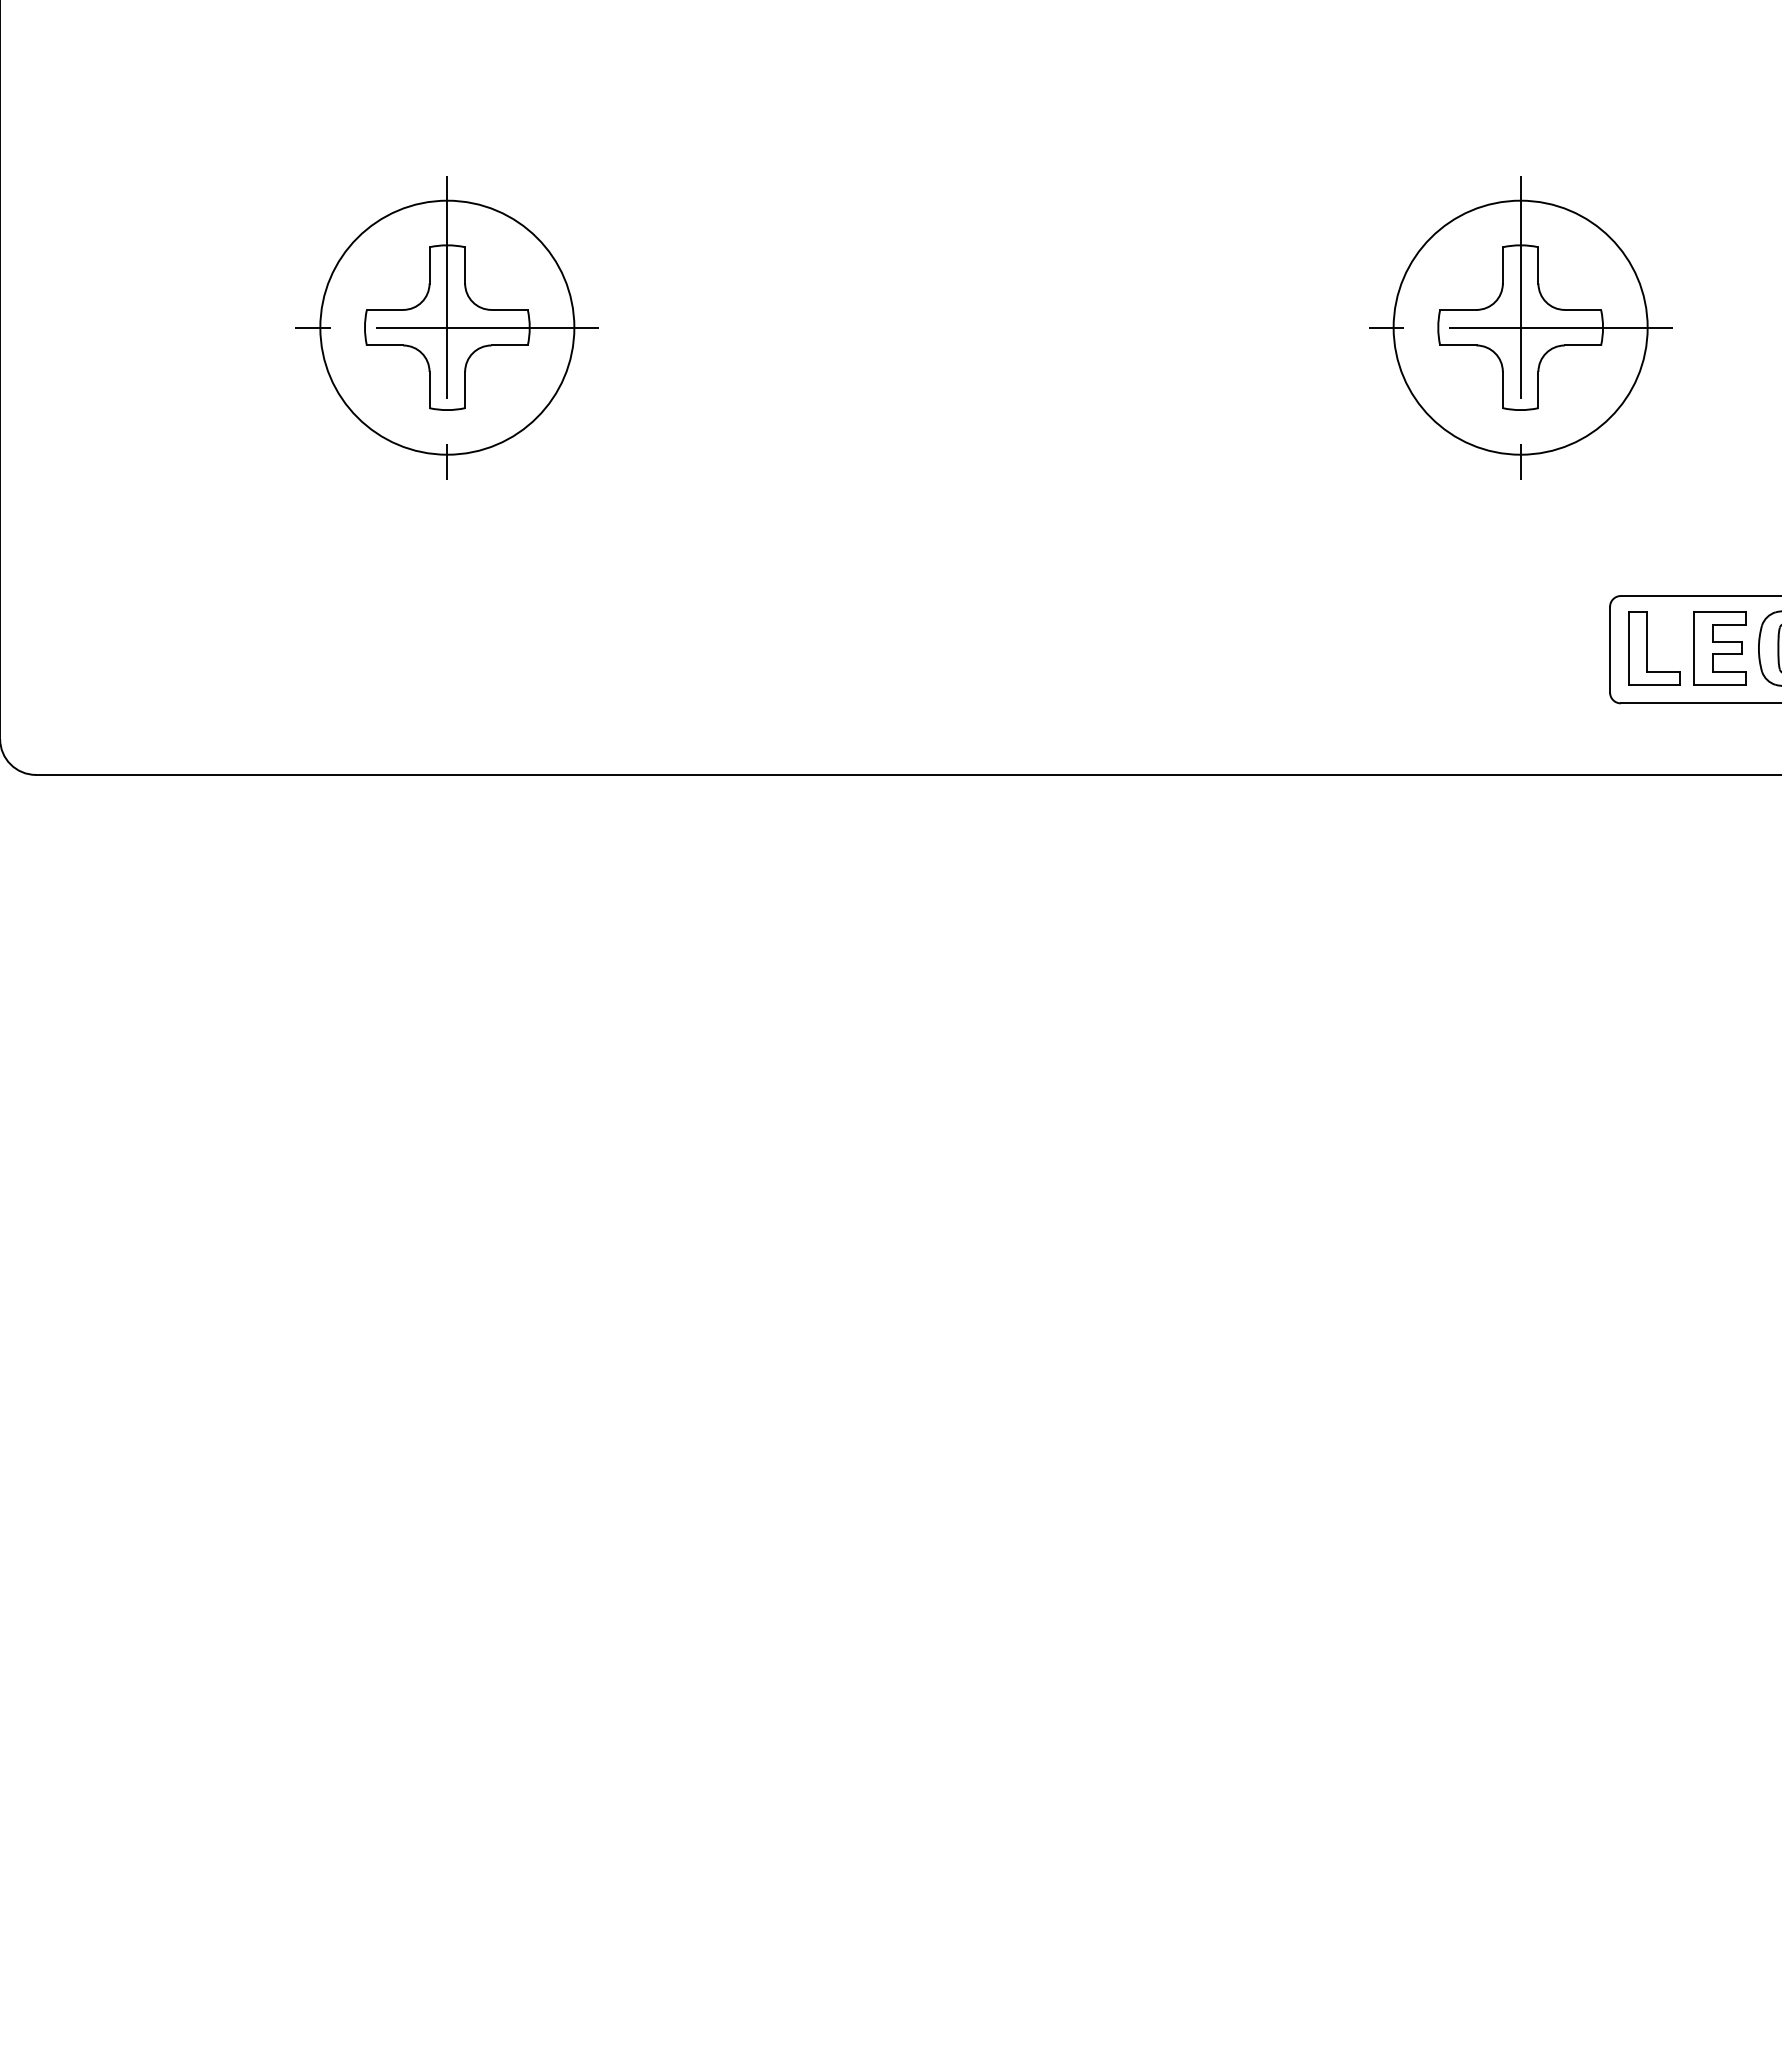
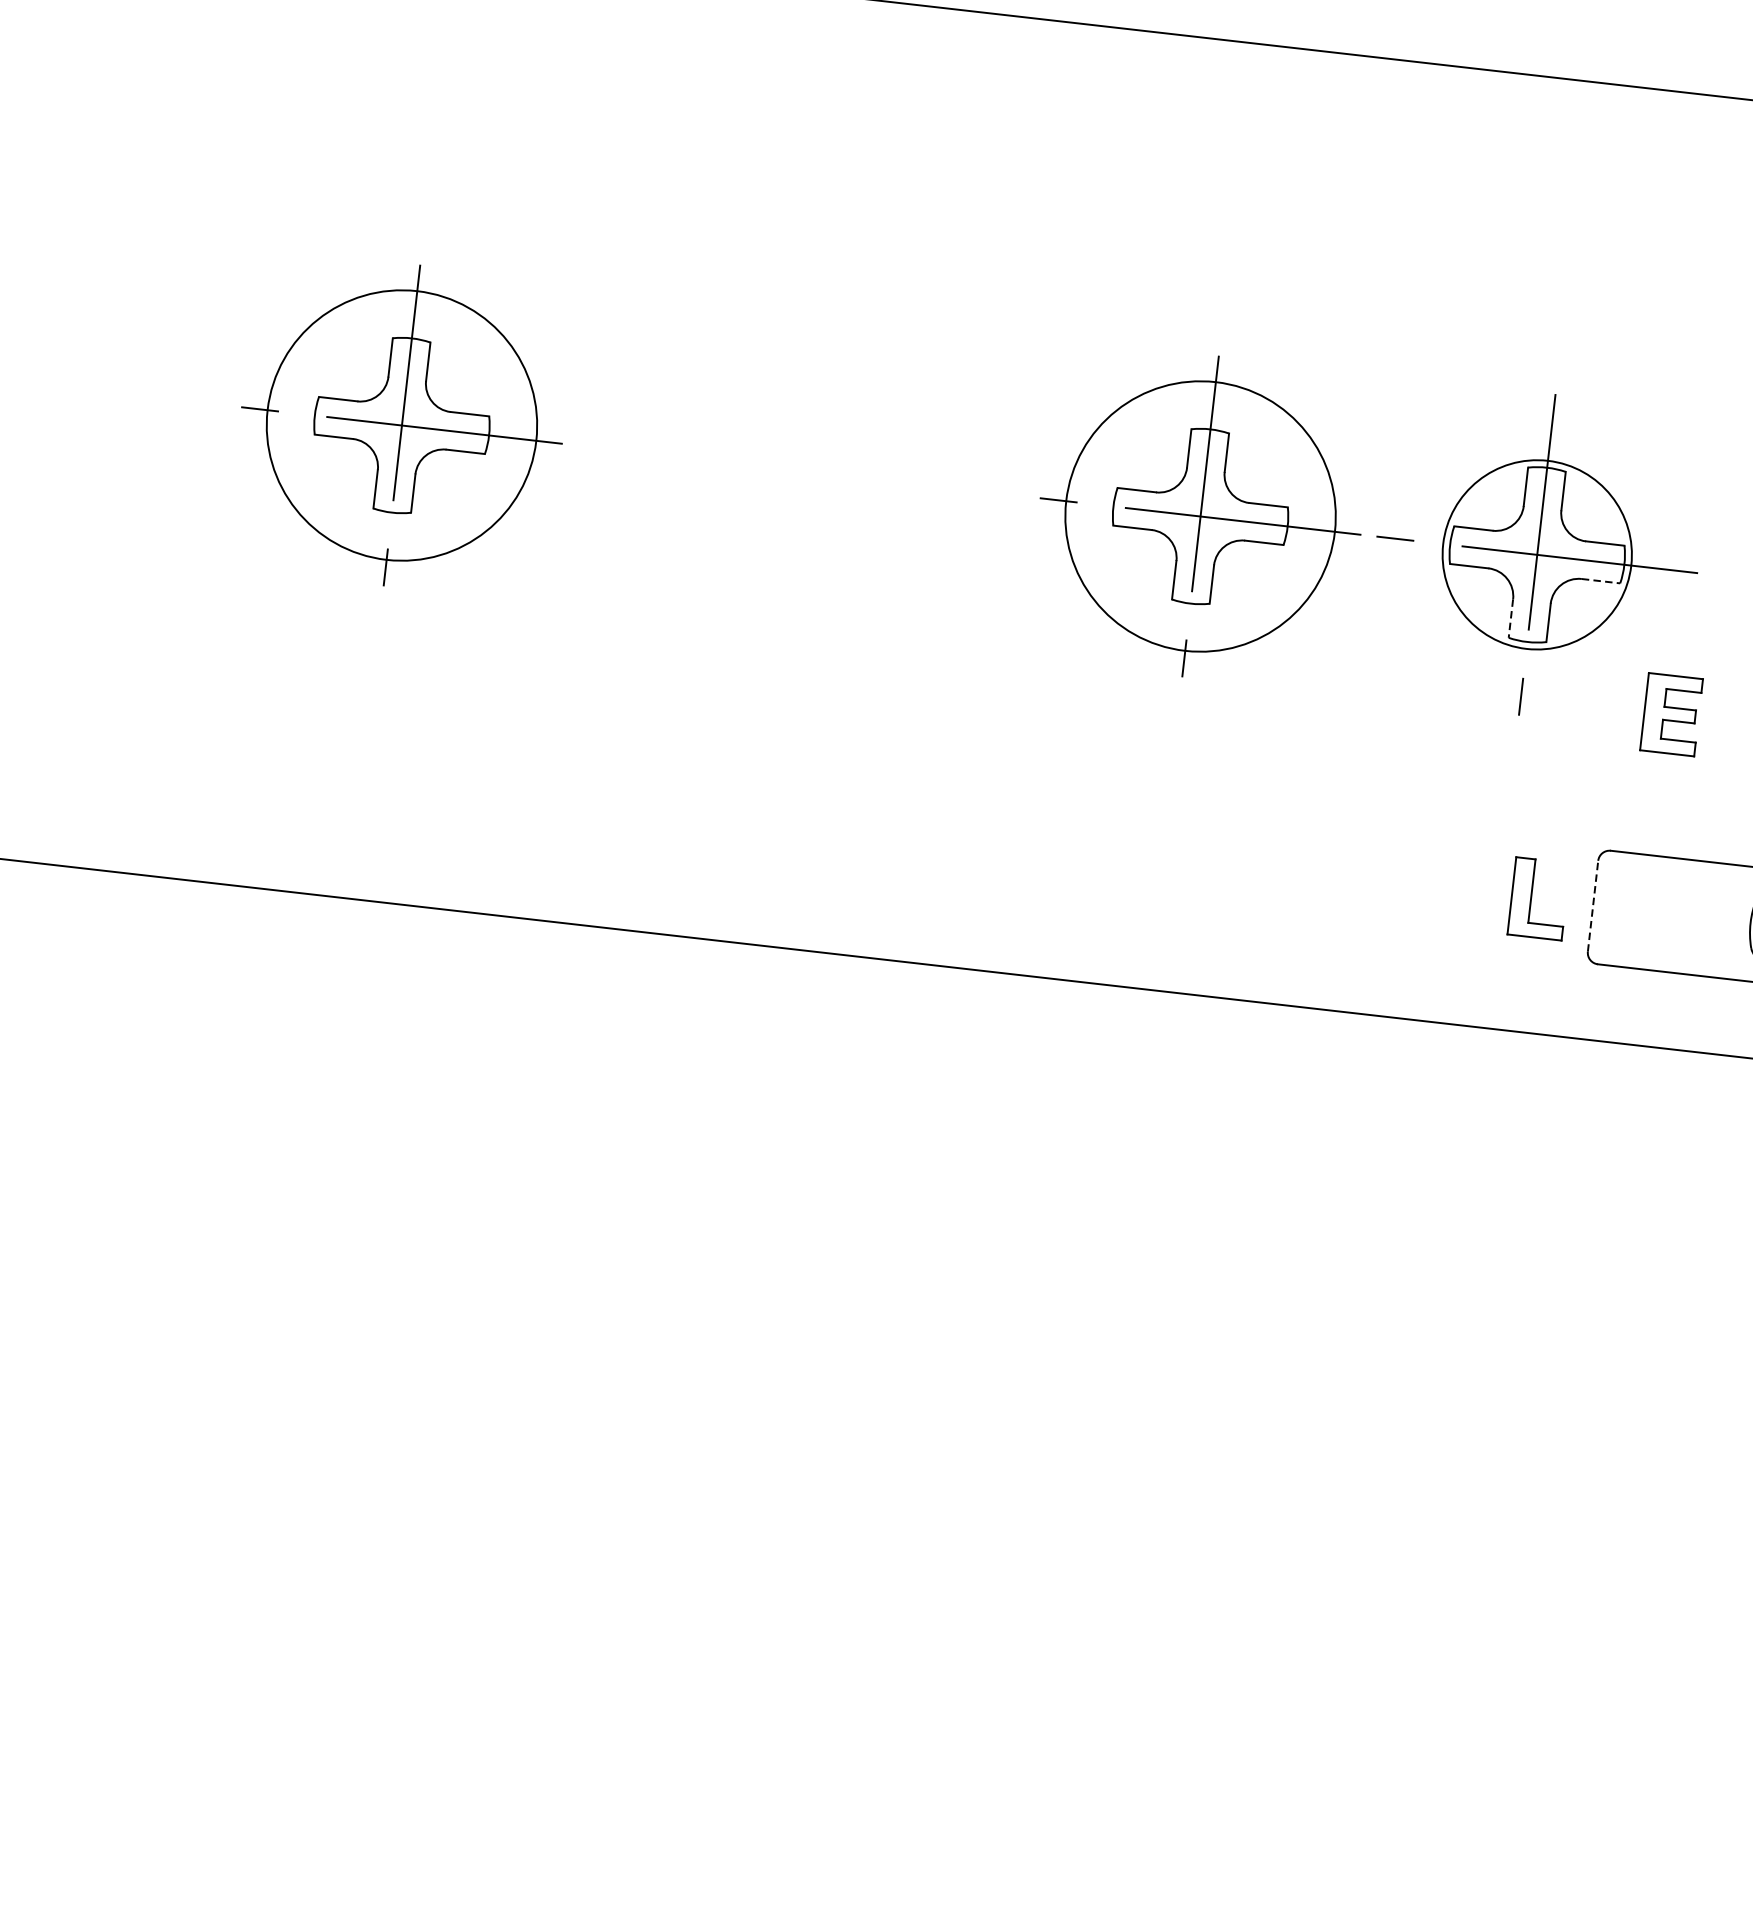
part: (1201, 327) -> (1199, 516), added
circle: (1520, 327) -> (1537, 554), size x0.7
line: (1583, 345) -> (1601, 581), solid -> dashed
line: (1502, 390) -> (1510, 619), solid -> dashed
part: (1647, 648) -> (1531, 897), moved
part: (1719, 648) -> (1671, 714), moved
line: (1610, 649) -> (1593, 906), solid -> dashed

